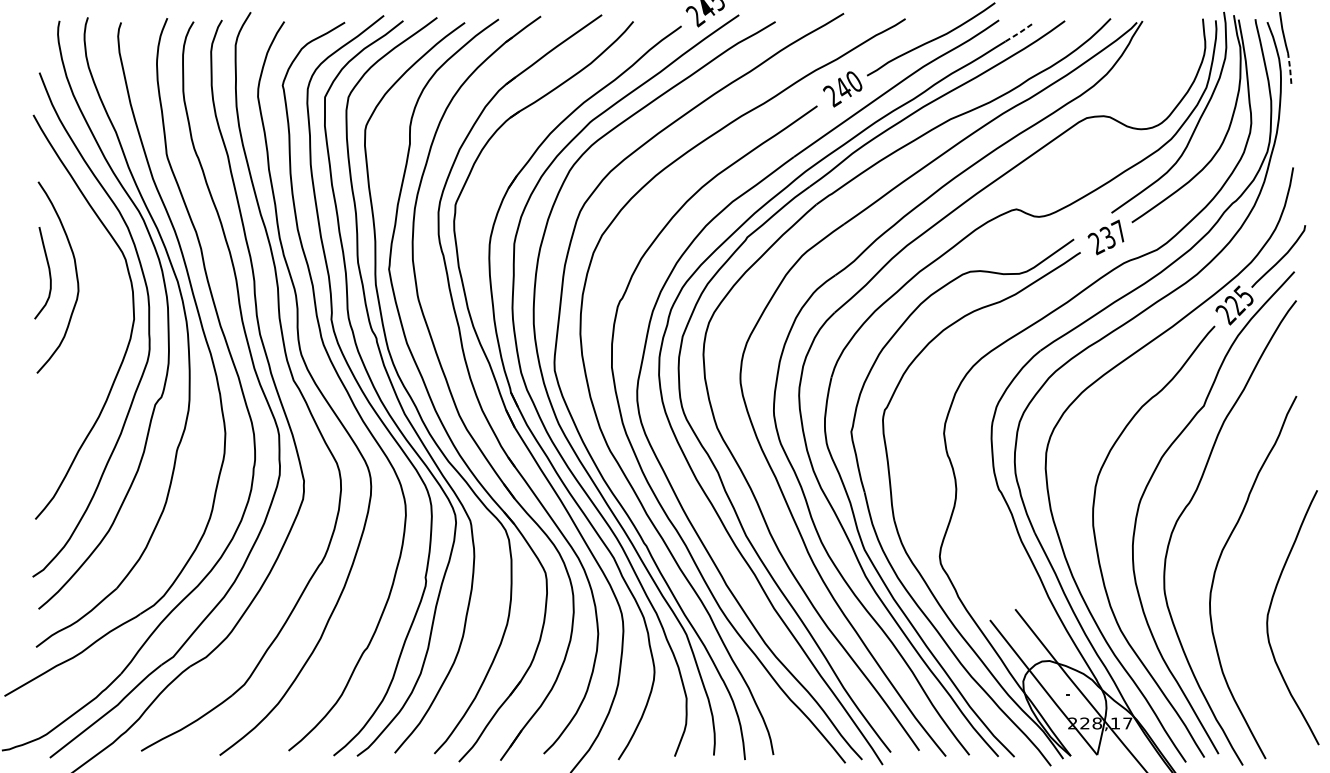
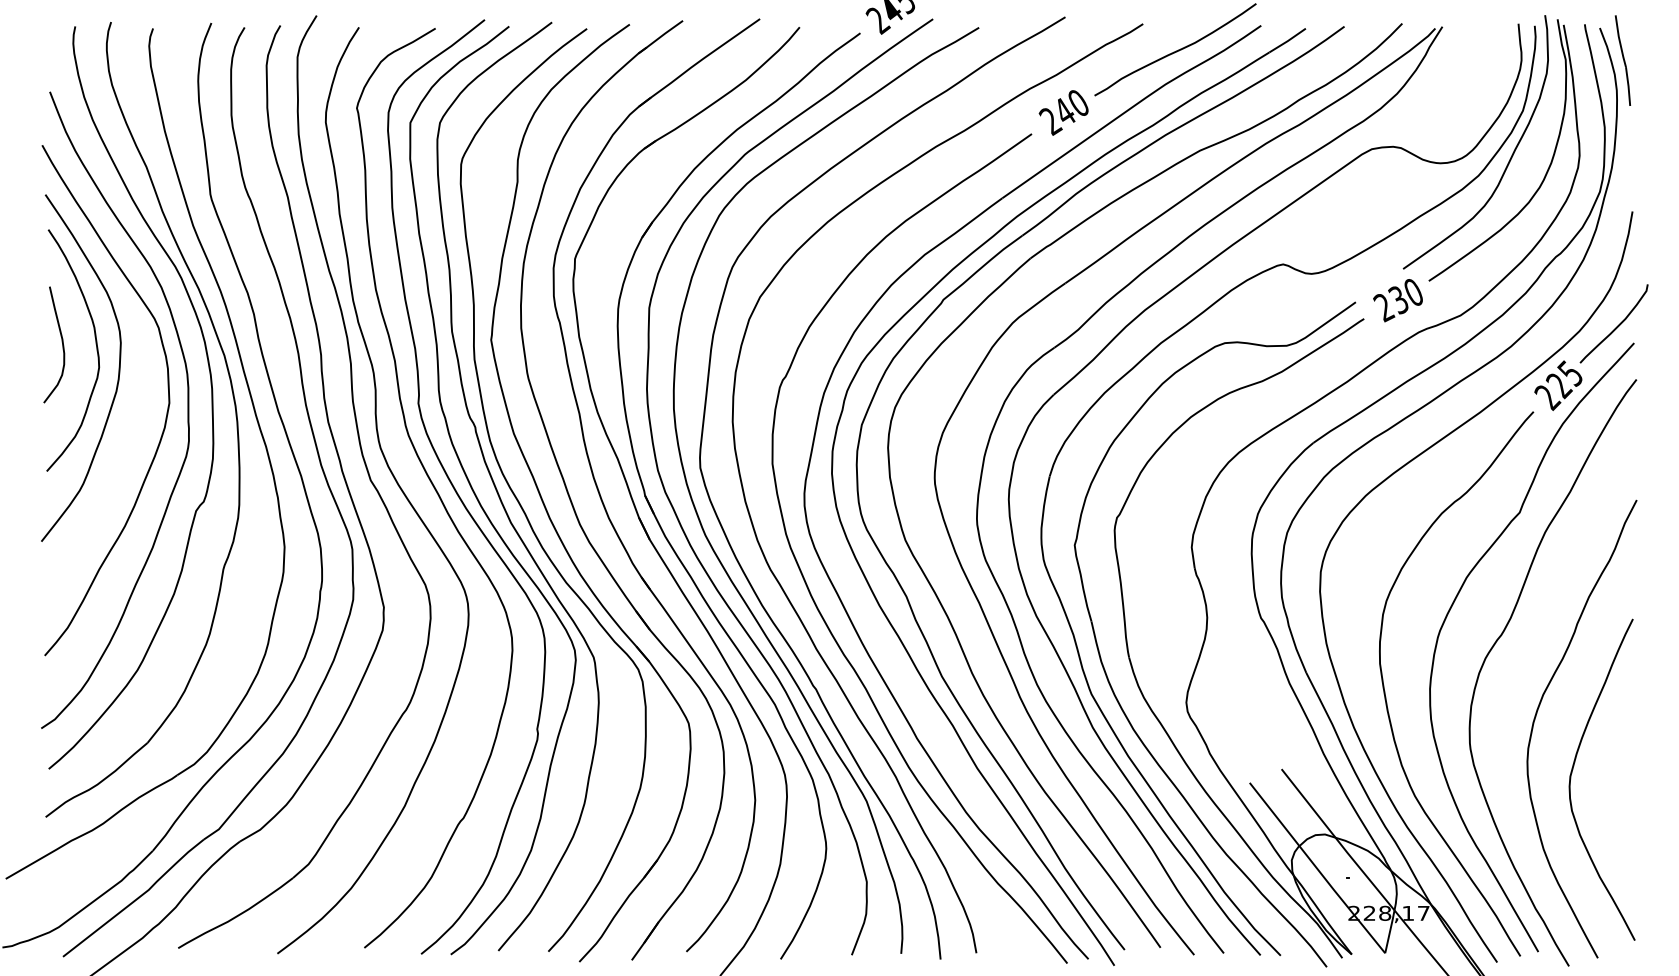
line: (1019, 32) -> (1287, 41), dashed -> solid
line: (1290, 68) -> (1628, 86), dashed -> solid
text: (1118, 230) -> (1412, 291), 237 -> 230
curve: (93, 291) -> (118, 367), added
curve: (1269, 612) -> (1572, 773), moved

